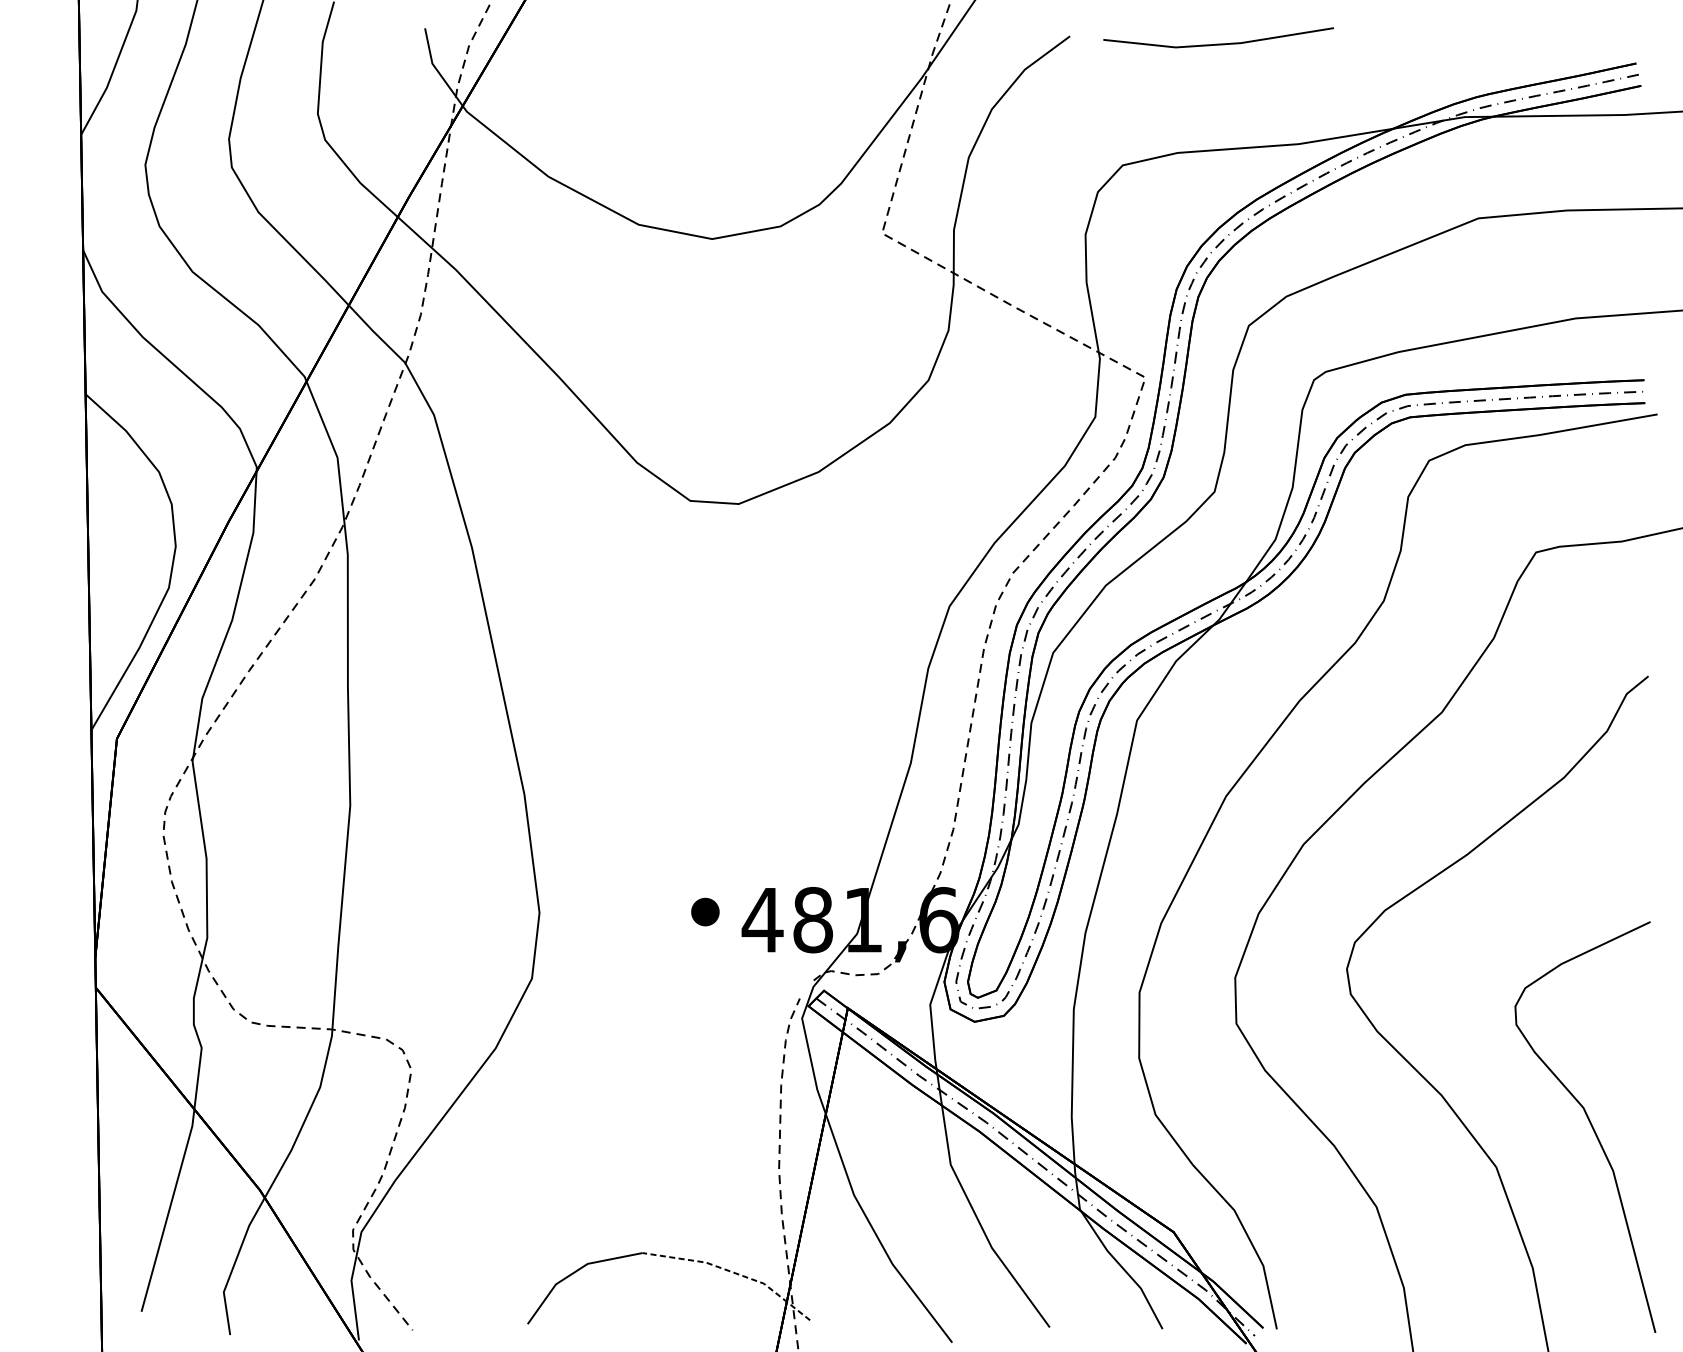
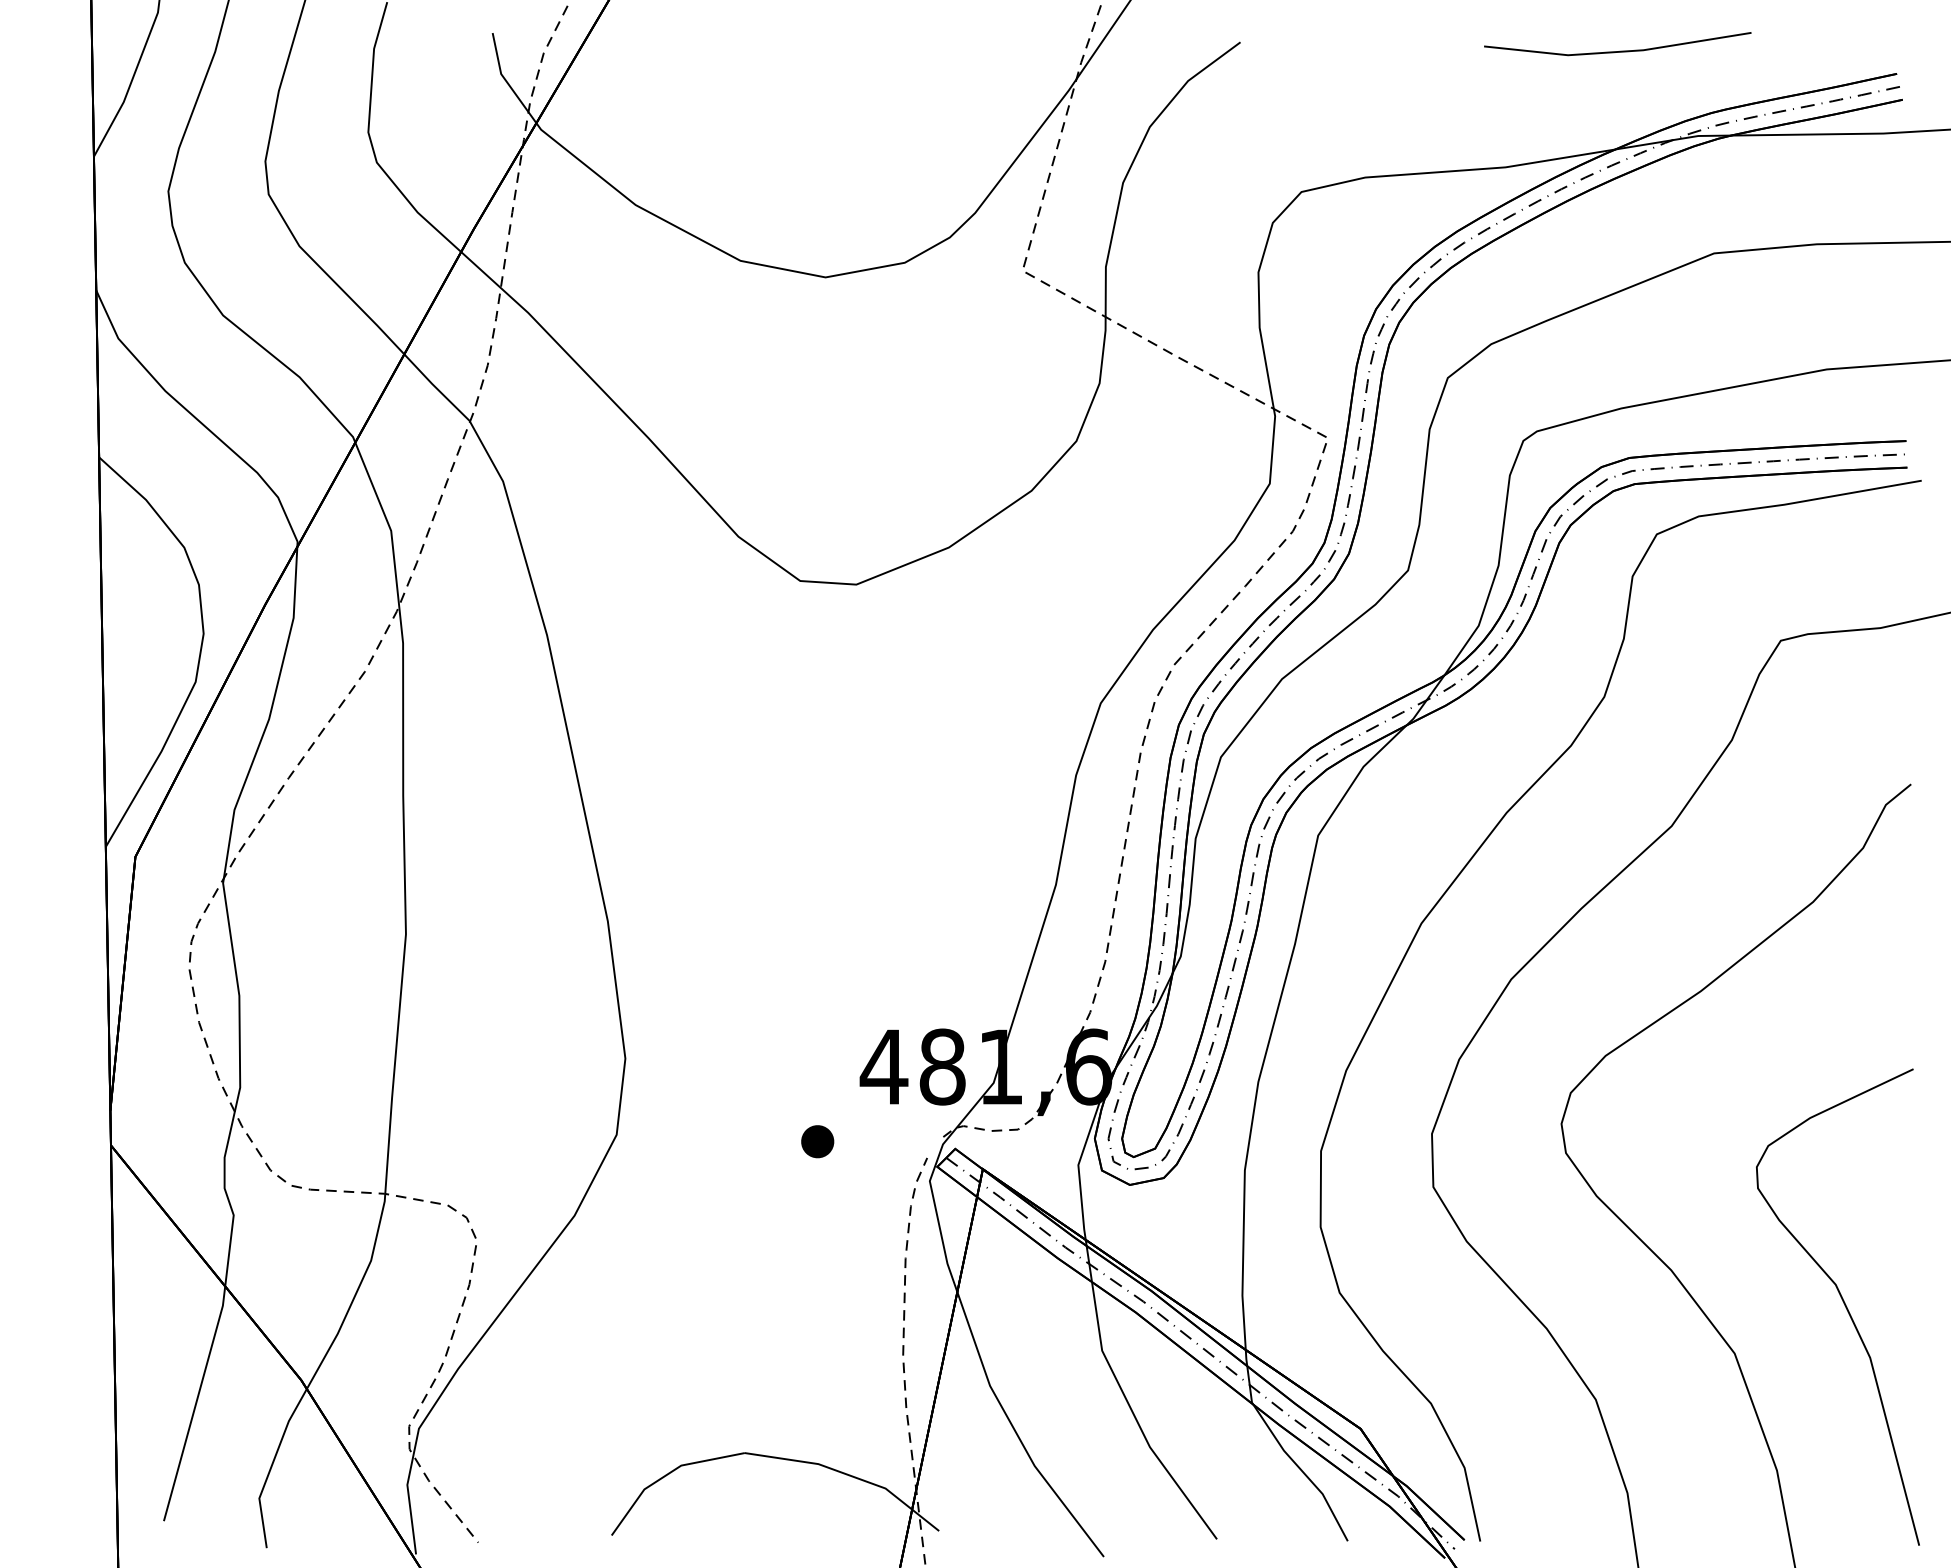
line: (1221, 43) -> (1620, 50), moved
part: (705, 911) -> (817, 1141), moved
line: (732, 1272) -> (849, 1475), dashed -> solid

